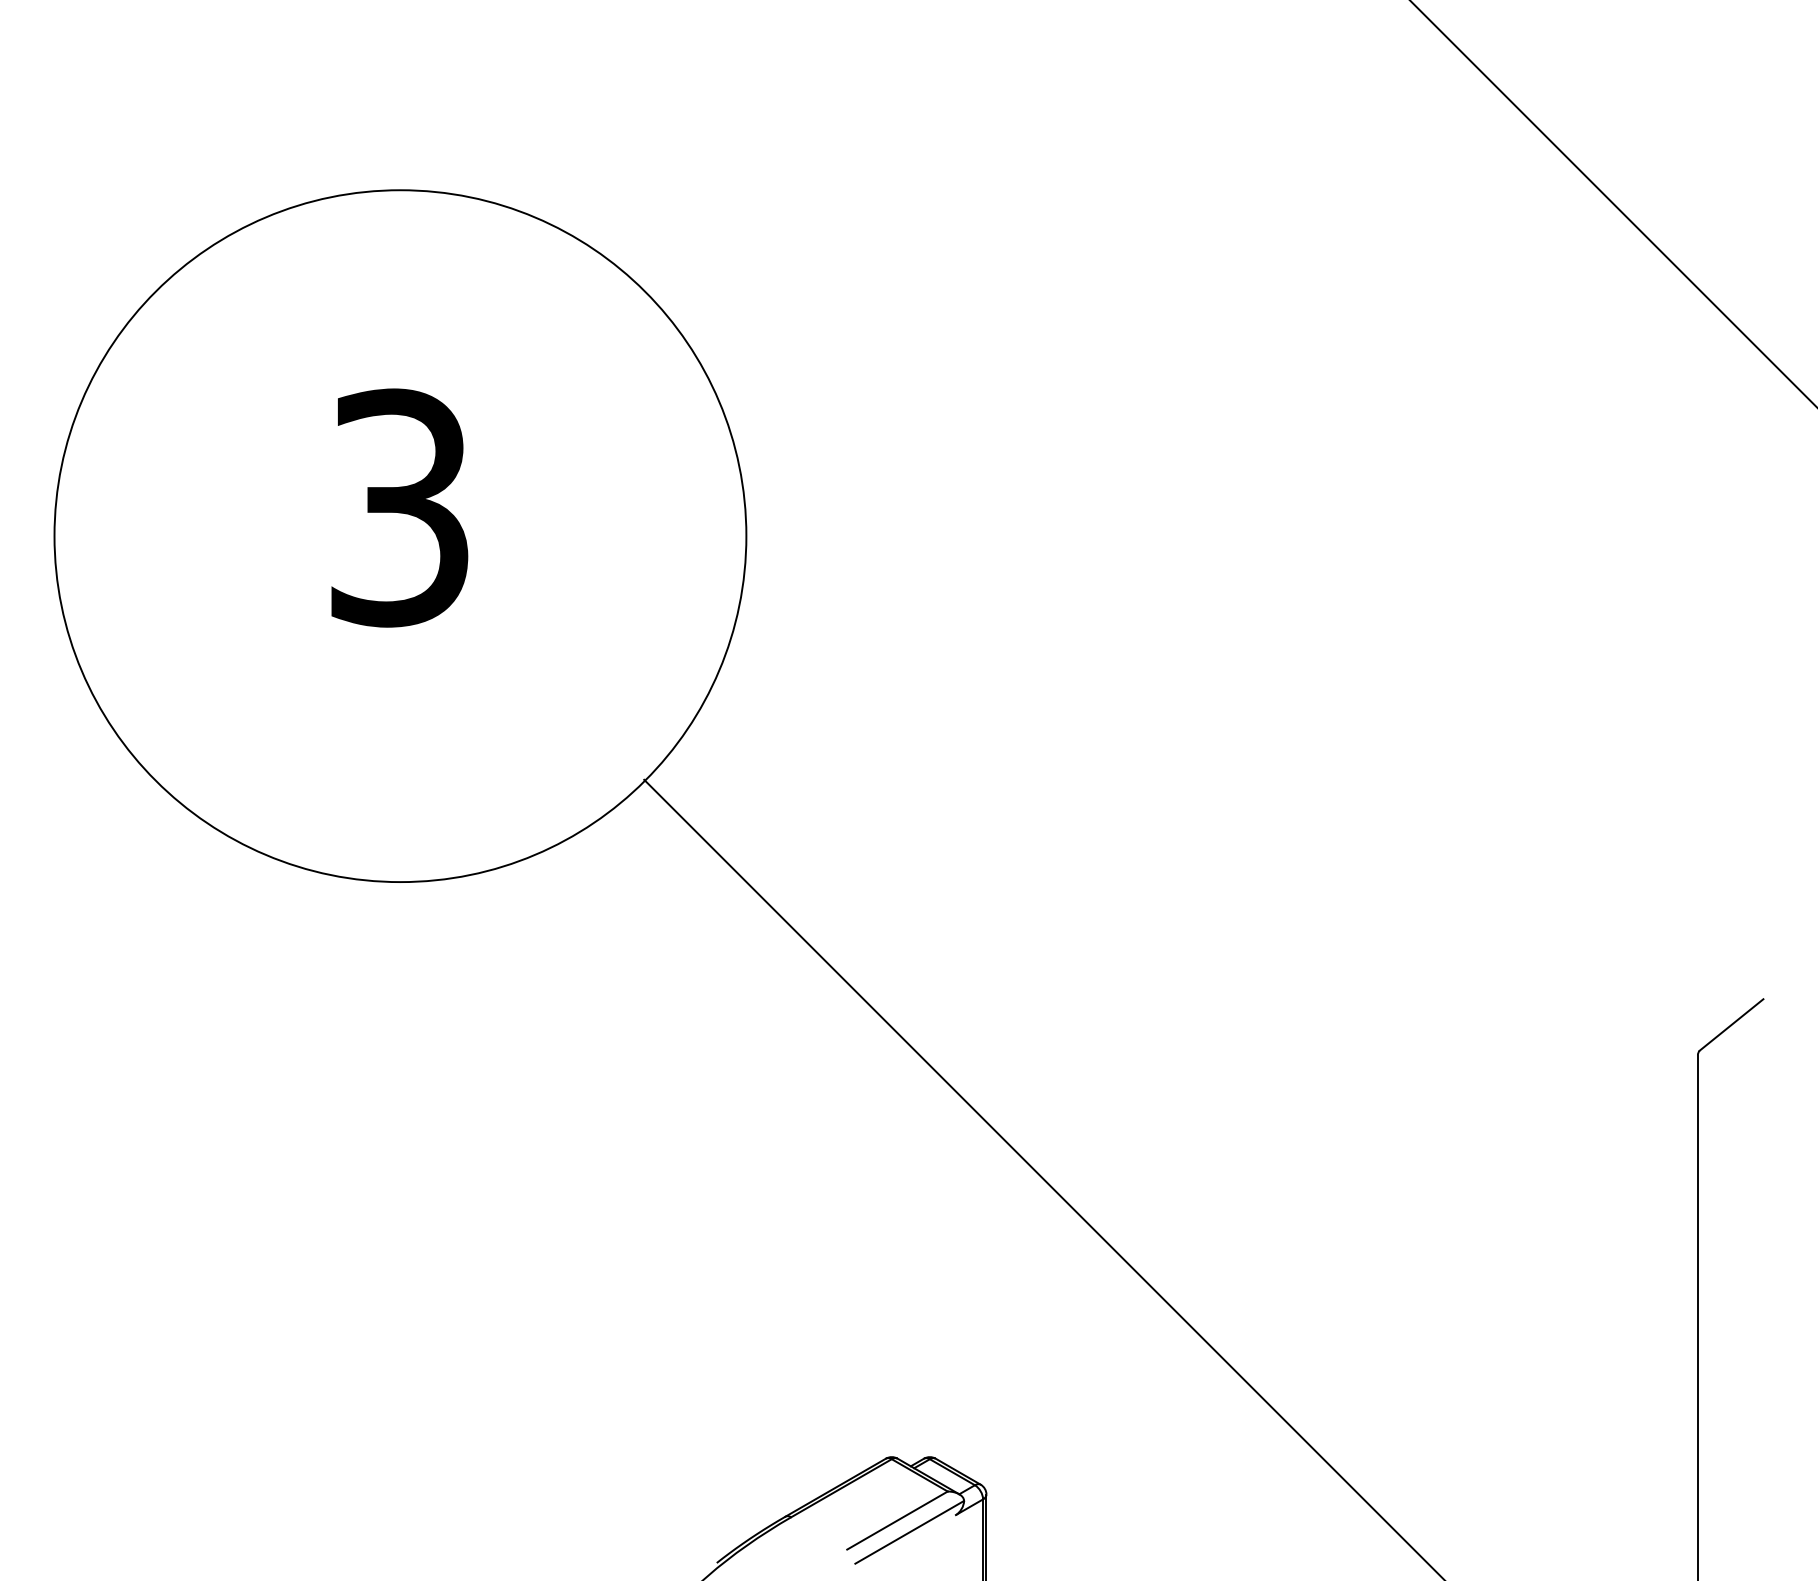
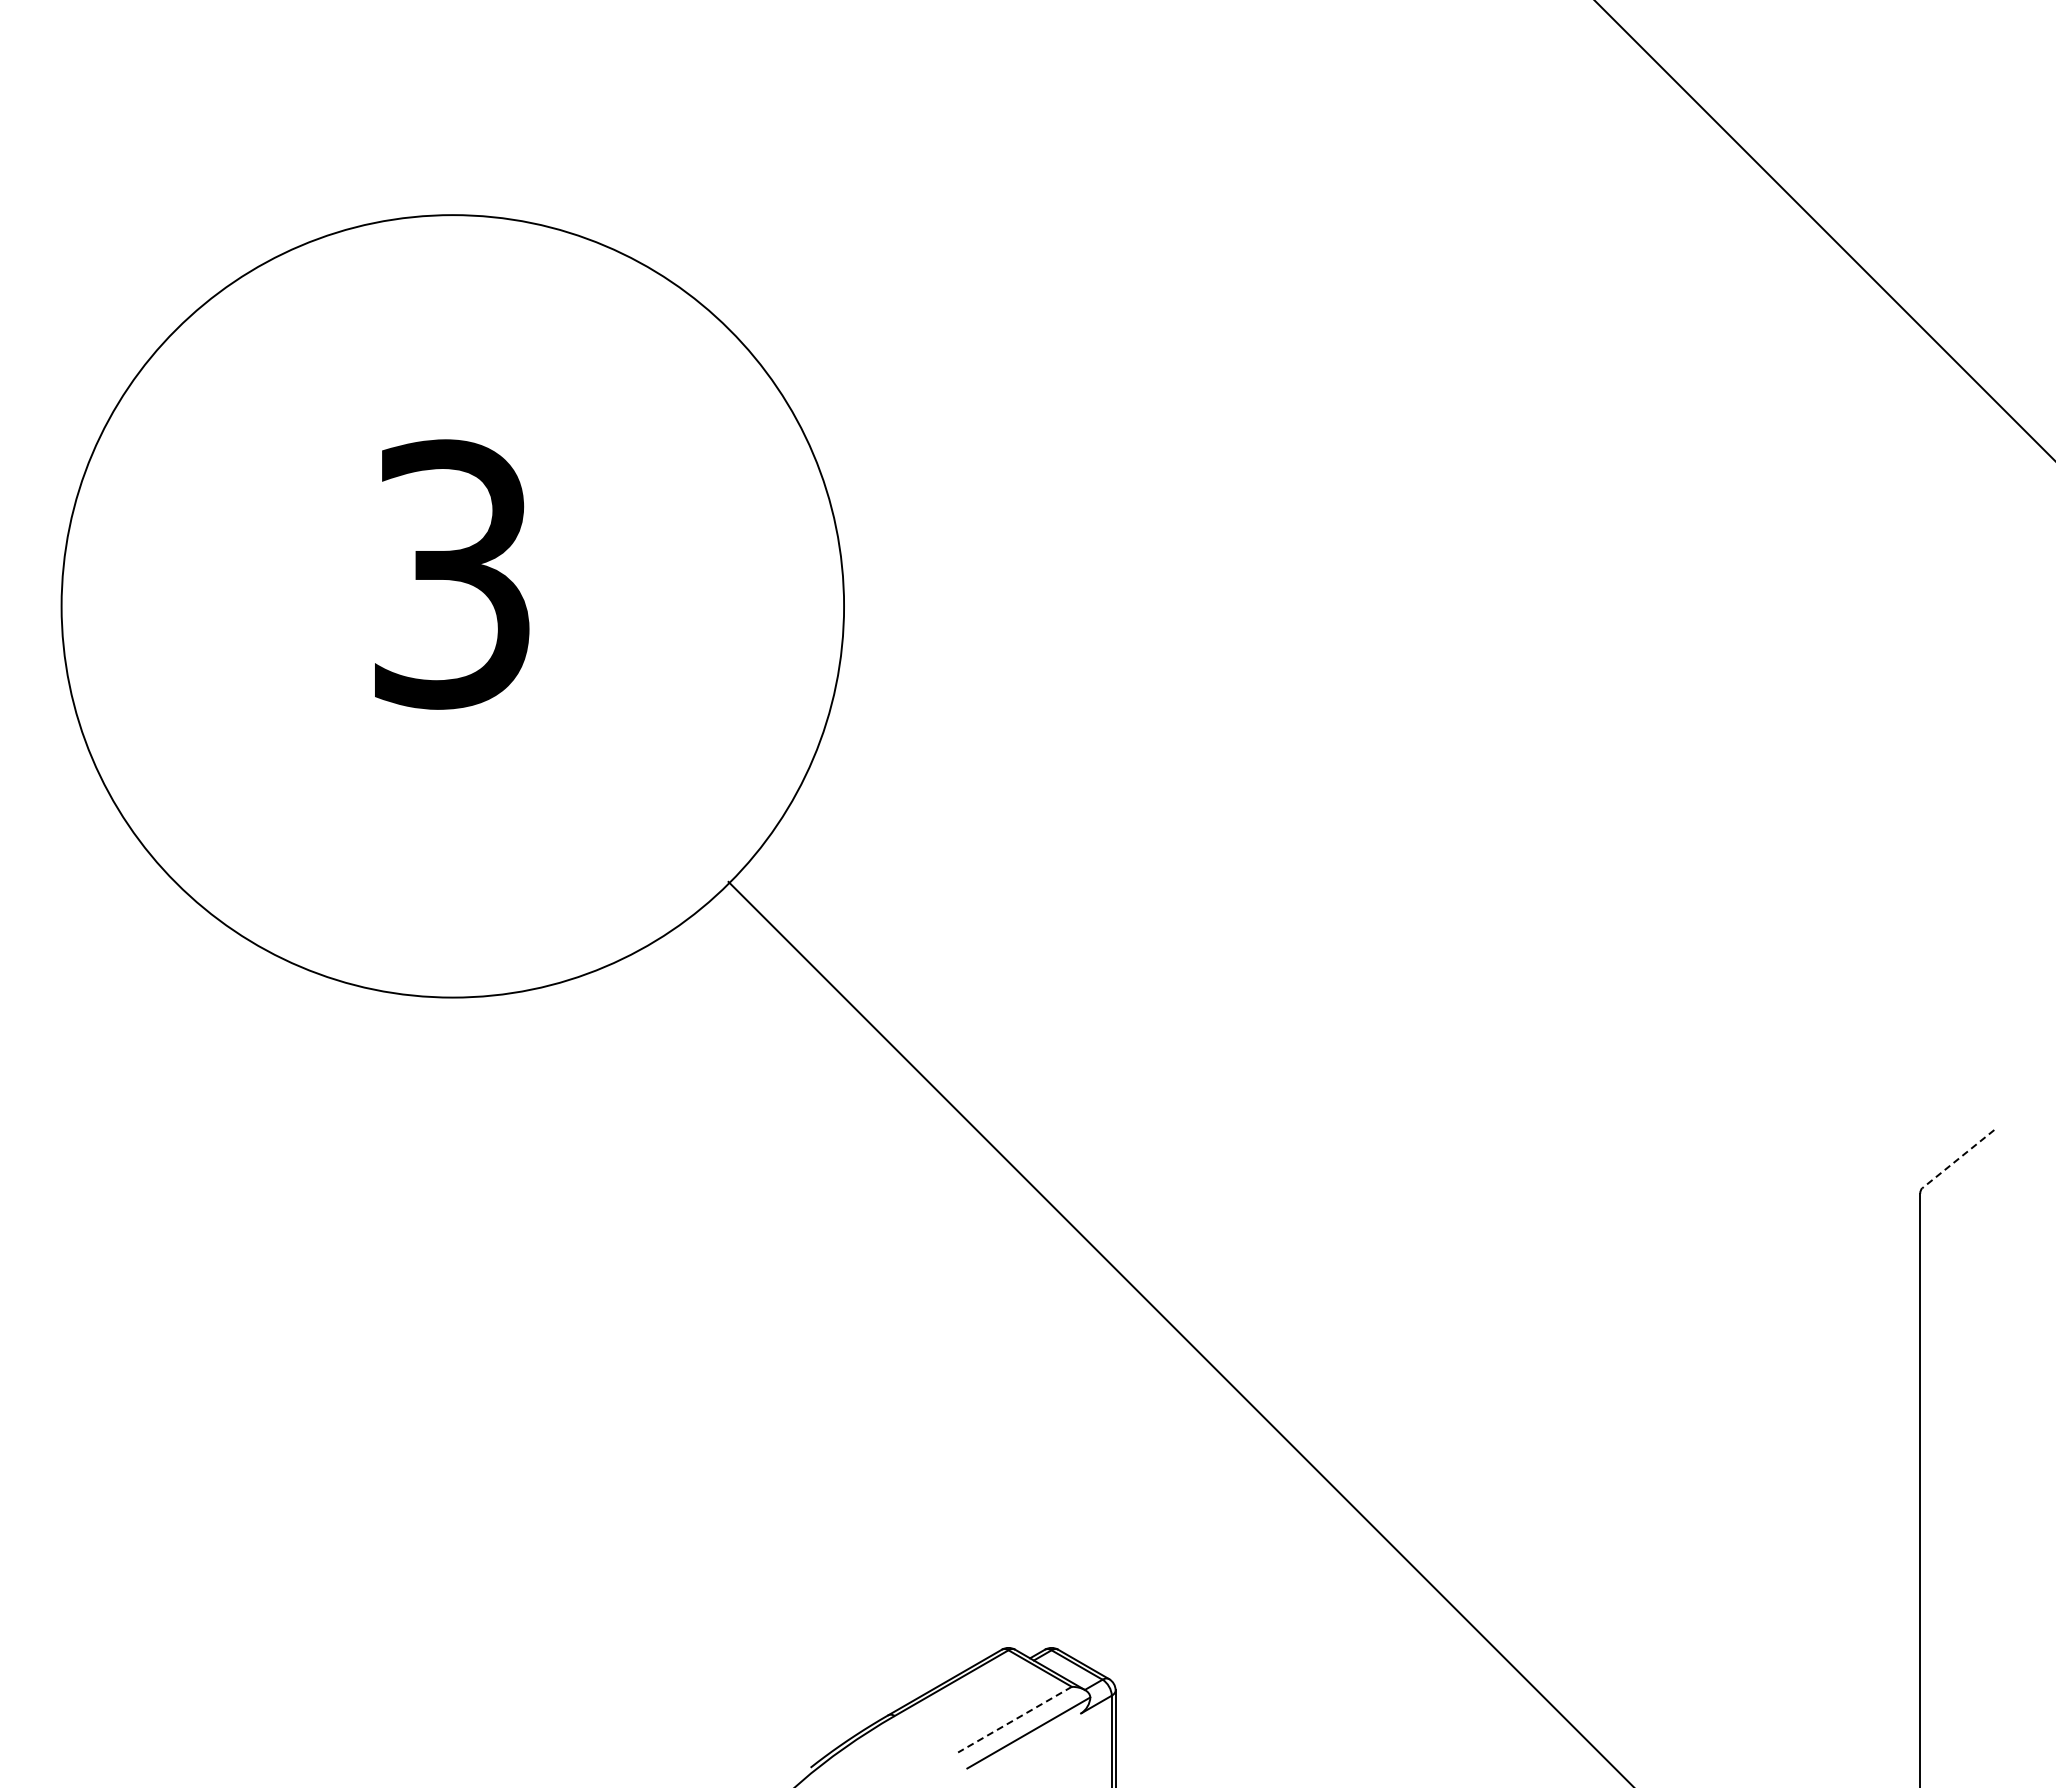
line: (1730, 1025) -> (1957, 1159), solid -> dashed
line: (897, 1520) -> (1014, 1719), solid -> dashed

